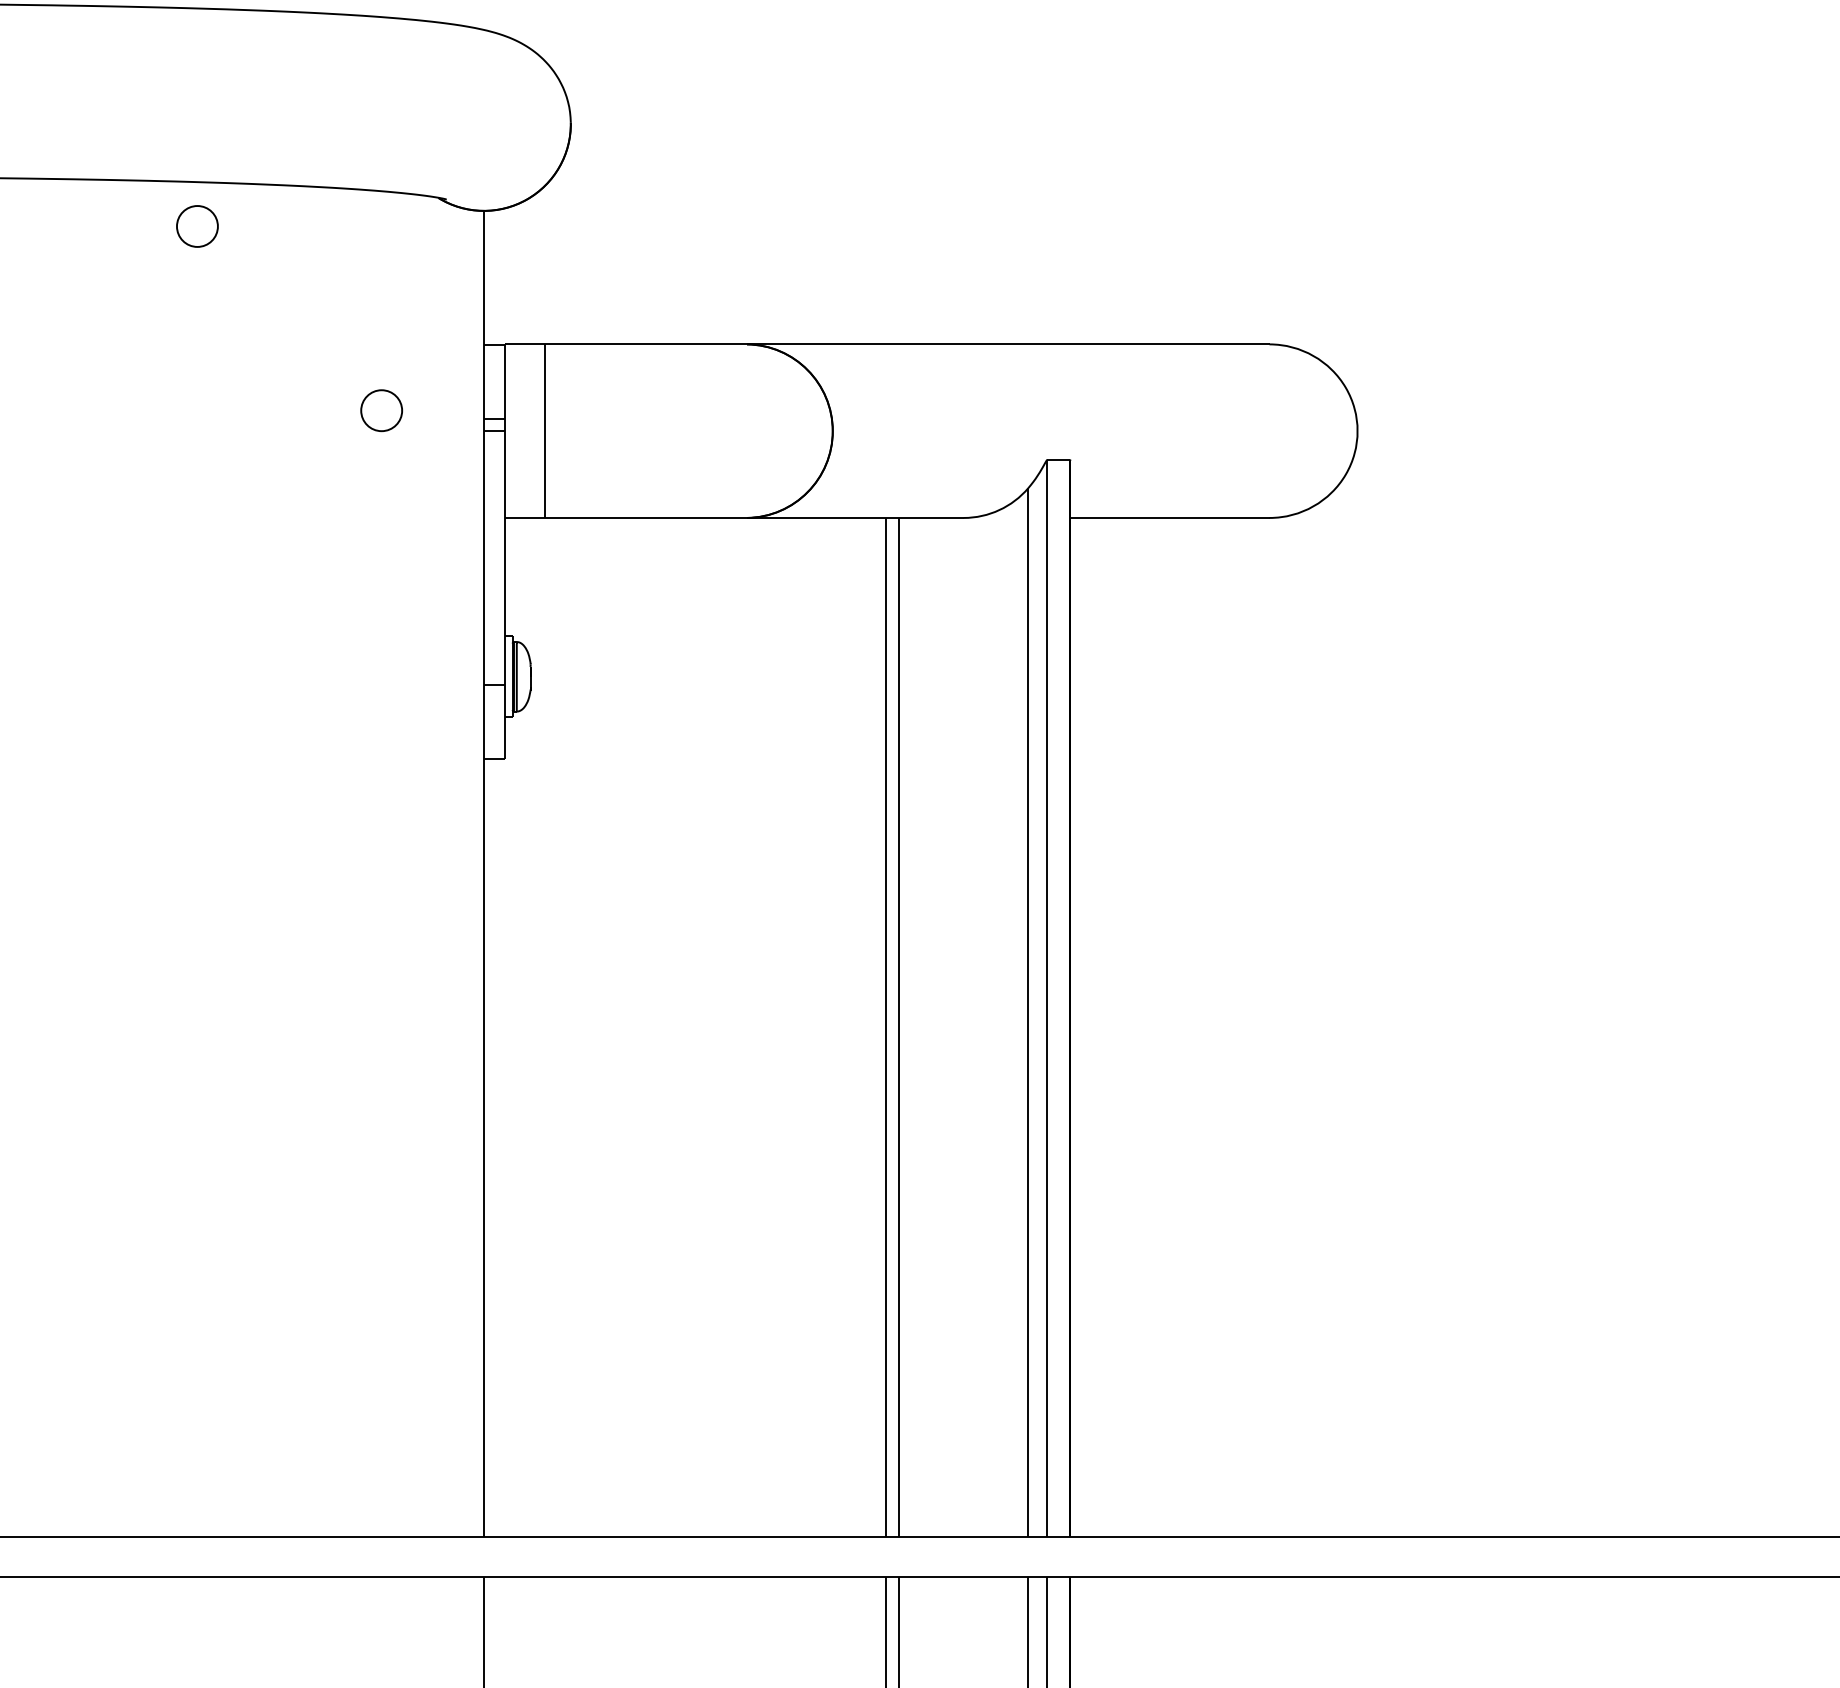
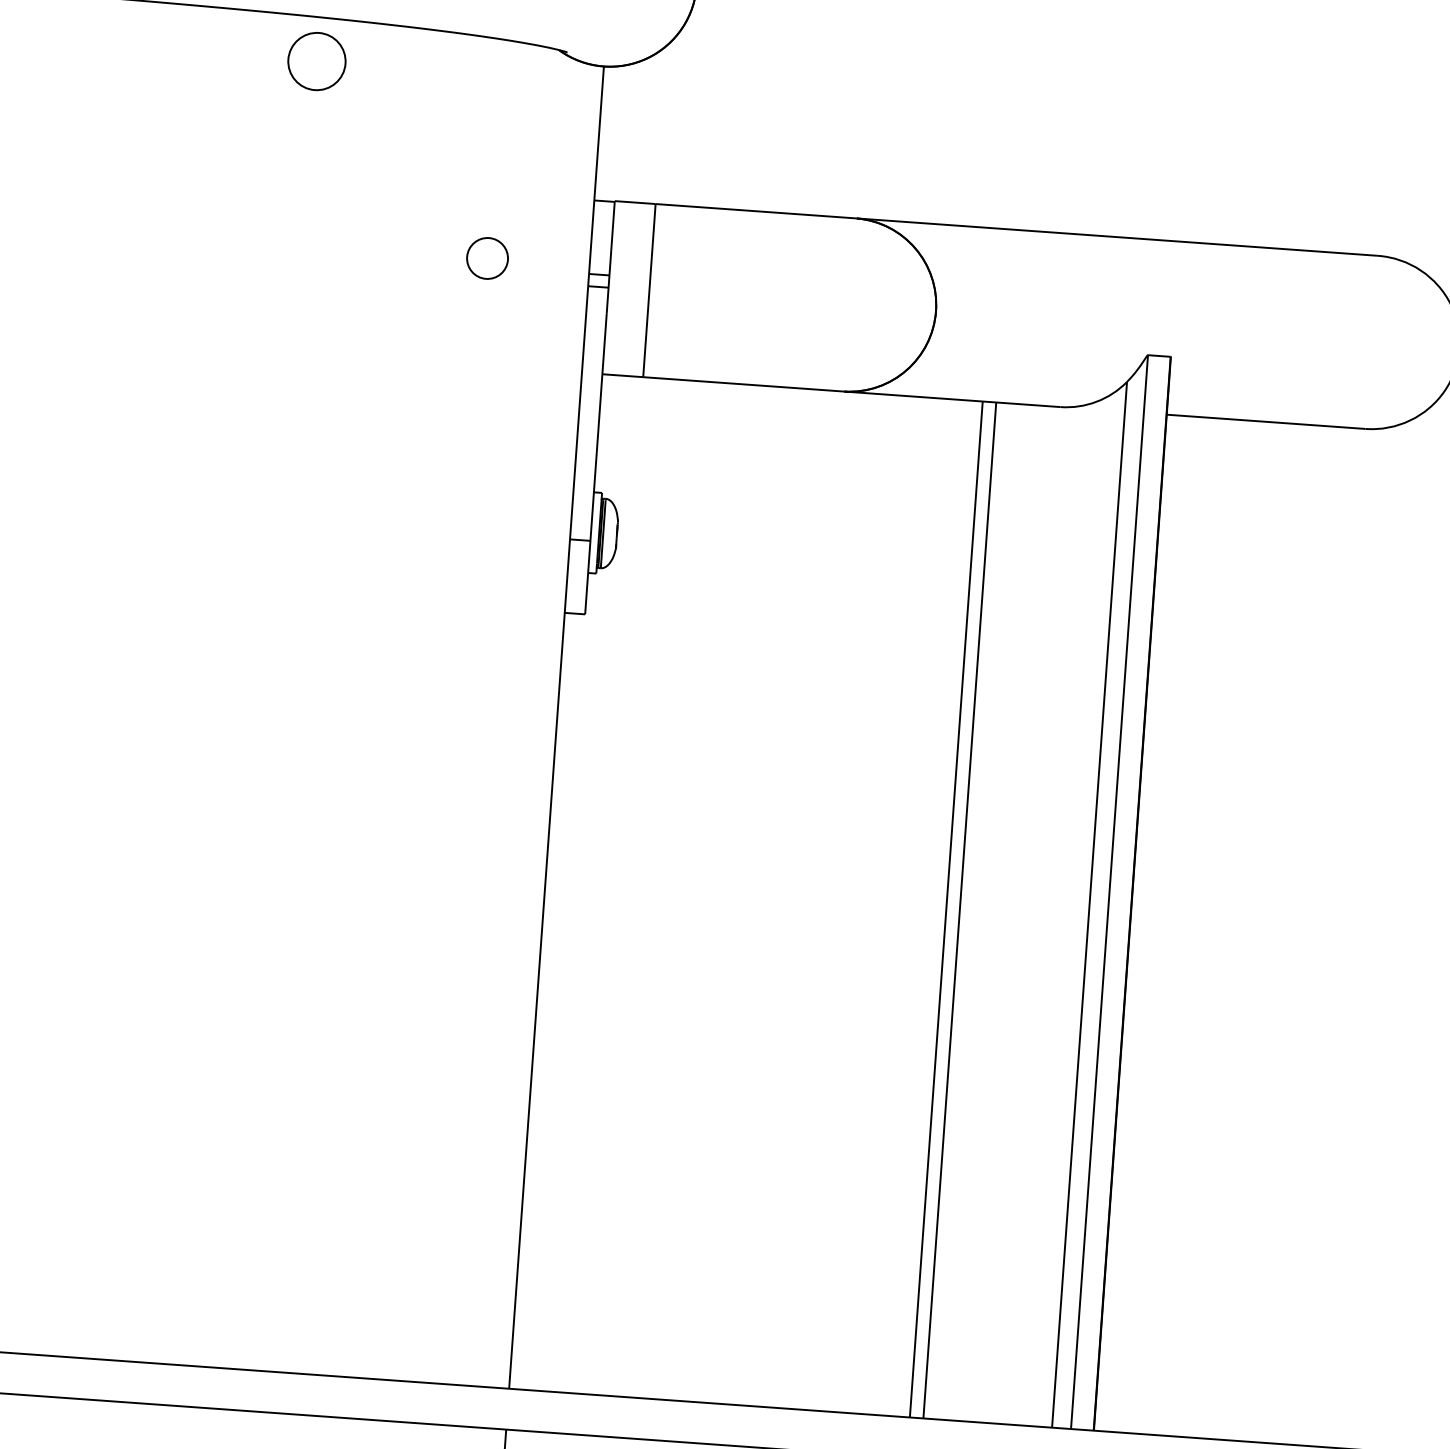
part: (197, 226) -> (317, 61), size x1.4

